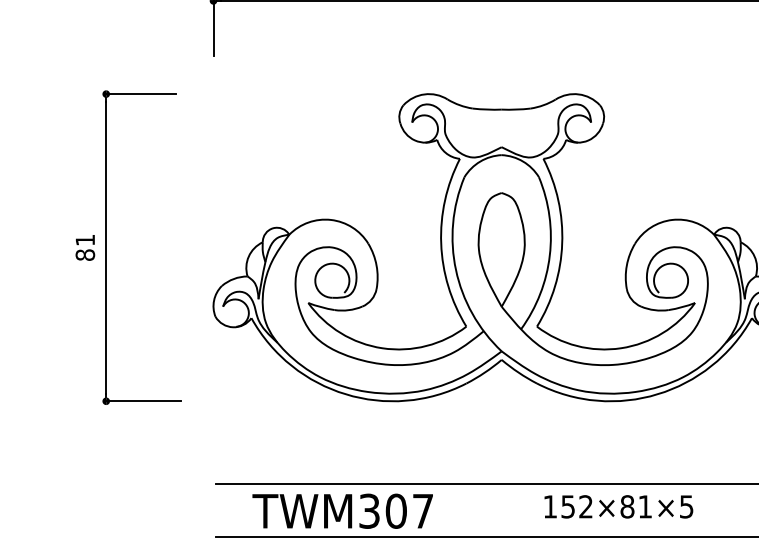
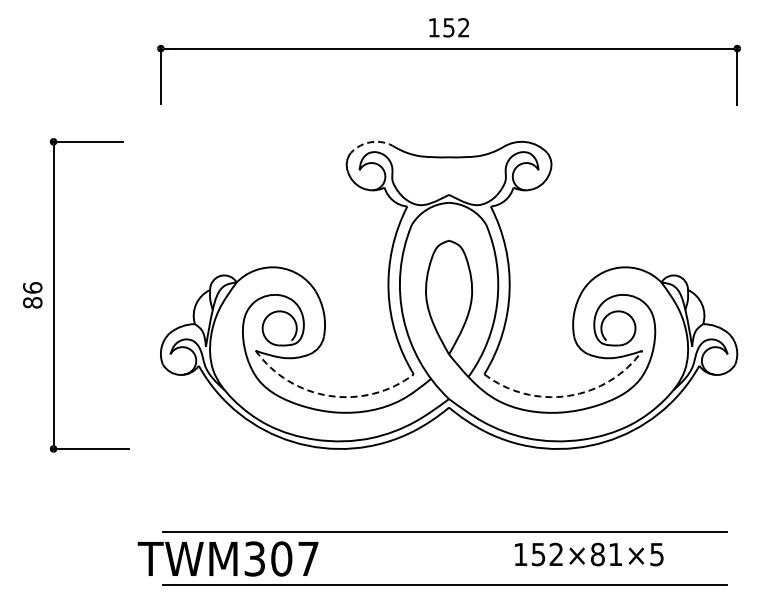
arc: (424, 94) -> (371, 142), solid -> dashed
text: (85, 239) -> (32, 287), 81 -> 86
arc: (382, 347) -> (329, 395), solid -> dashed
arc: (621, 347) -> (568, 395), solid -> dashed
text: (619, 506) -> (589, 554), moved
text: (342, 510) -> (227, 558), moved

